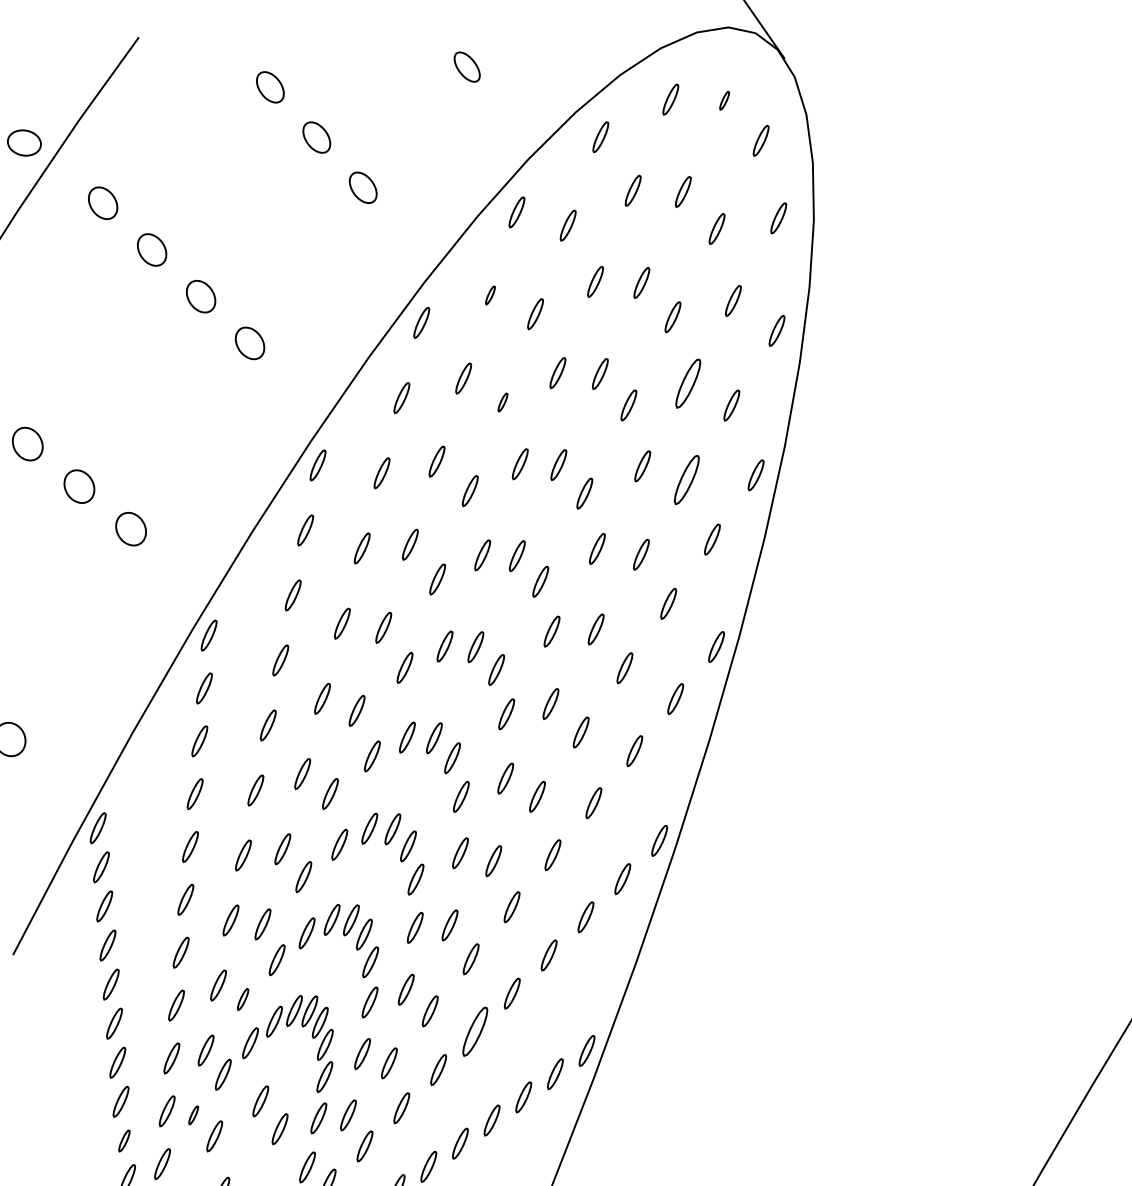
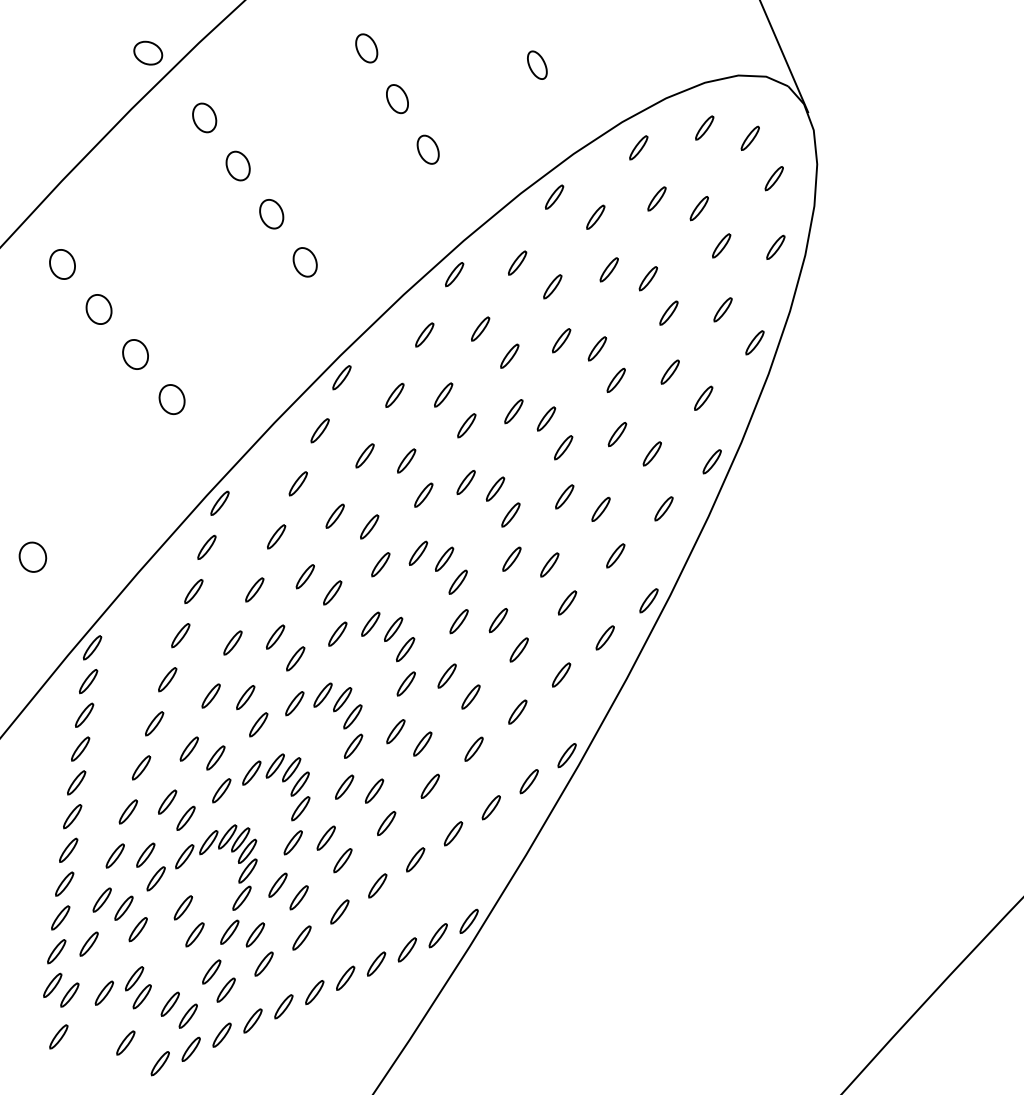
part: (723, 100) -> (749, 137), size x1.67
part: (490, 294) -> (517, 262), size x1.67
part: (687, 383) -> (669, 371), size x0.62
part: (502, 401) -> (509, 355), size x1.67
part: (685, 479) -> (651, 453), size x0.62
part: (242, 998) -> (185, 817), size x1.43
part: (475, 1031) -> (377, 885), size x0.62
part: (192, 1114) -> (123, 907), size x1.67
part: (124, 1140) -> (60, 917), size x1.43

